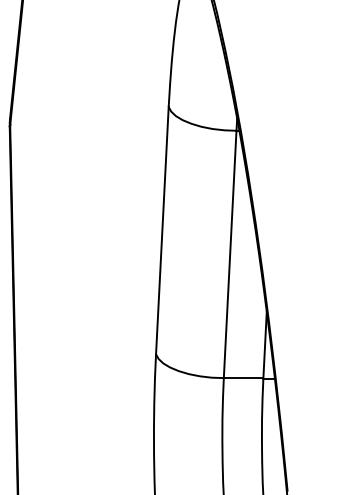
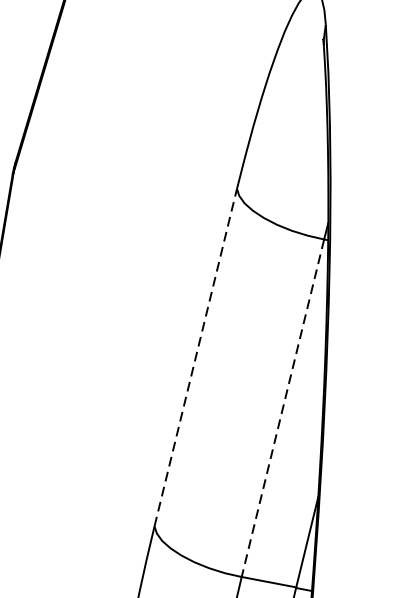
line: (162, 230) -> (195, 357), solid -> dashed
line: (230, 254) -> (283, 408), solid -> dashed

